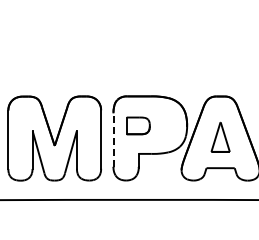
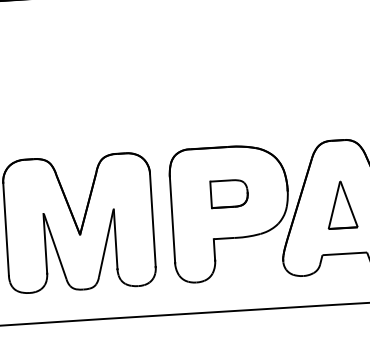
part: (138, 125) -> (229, 193), moved
line: (113, 140) -> (172, 220), dashed -> solid

